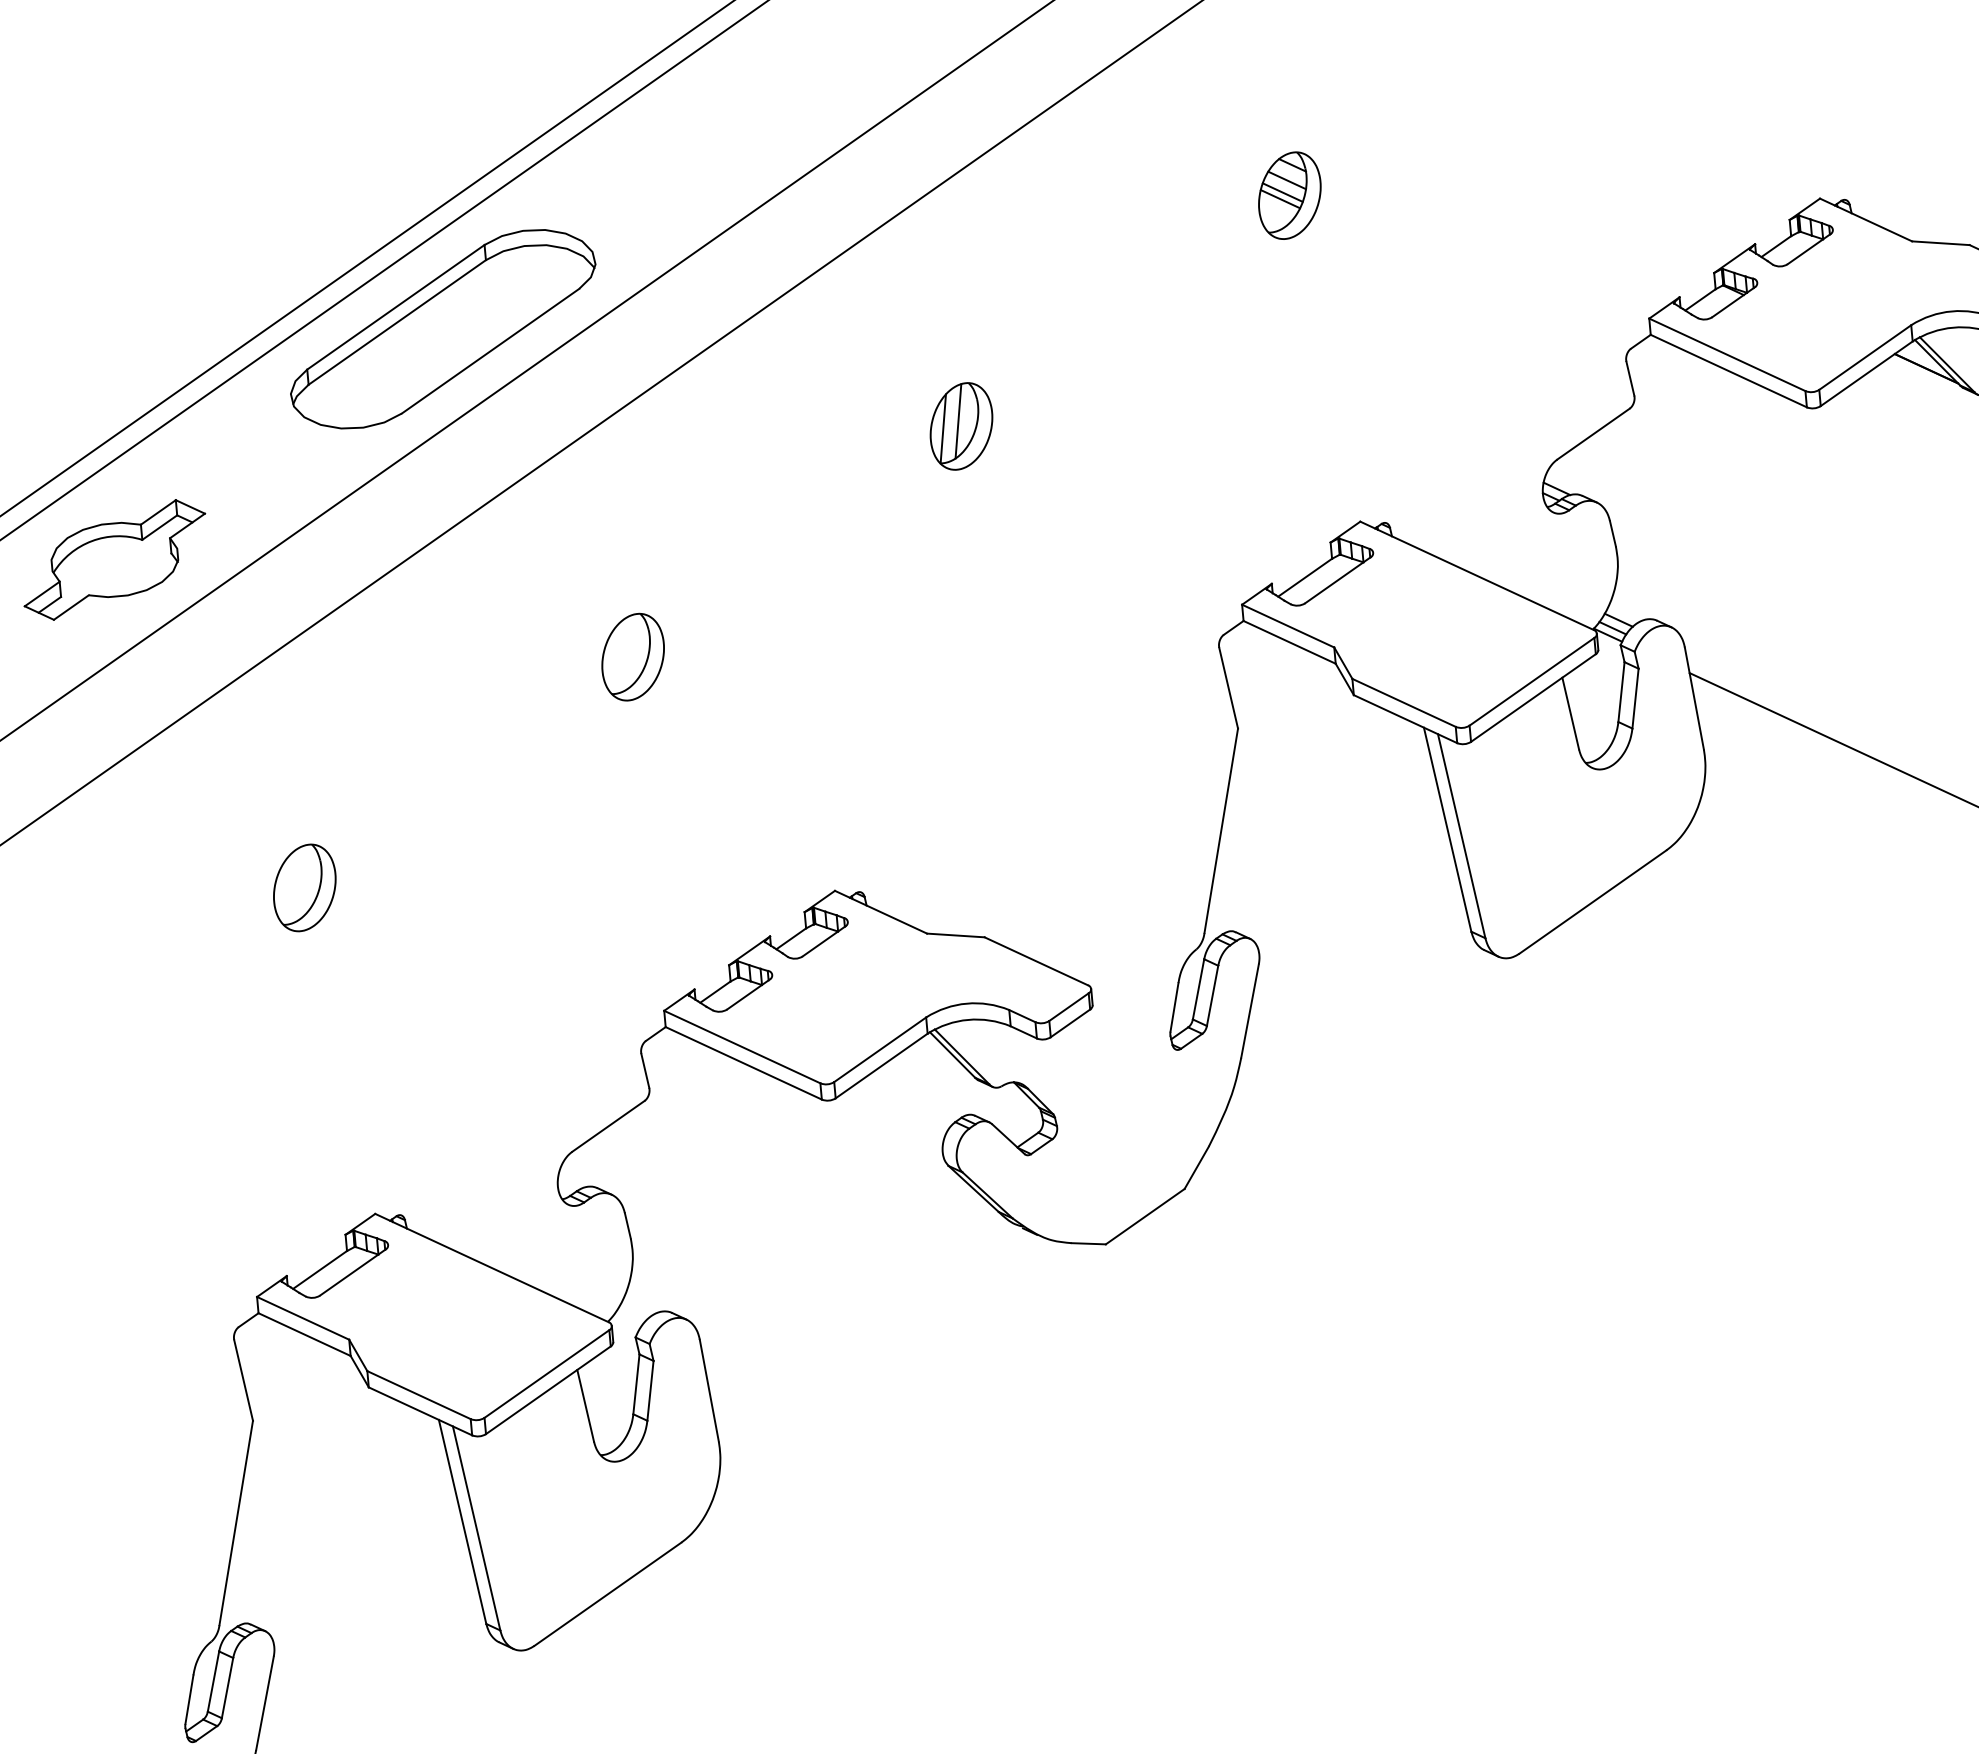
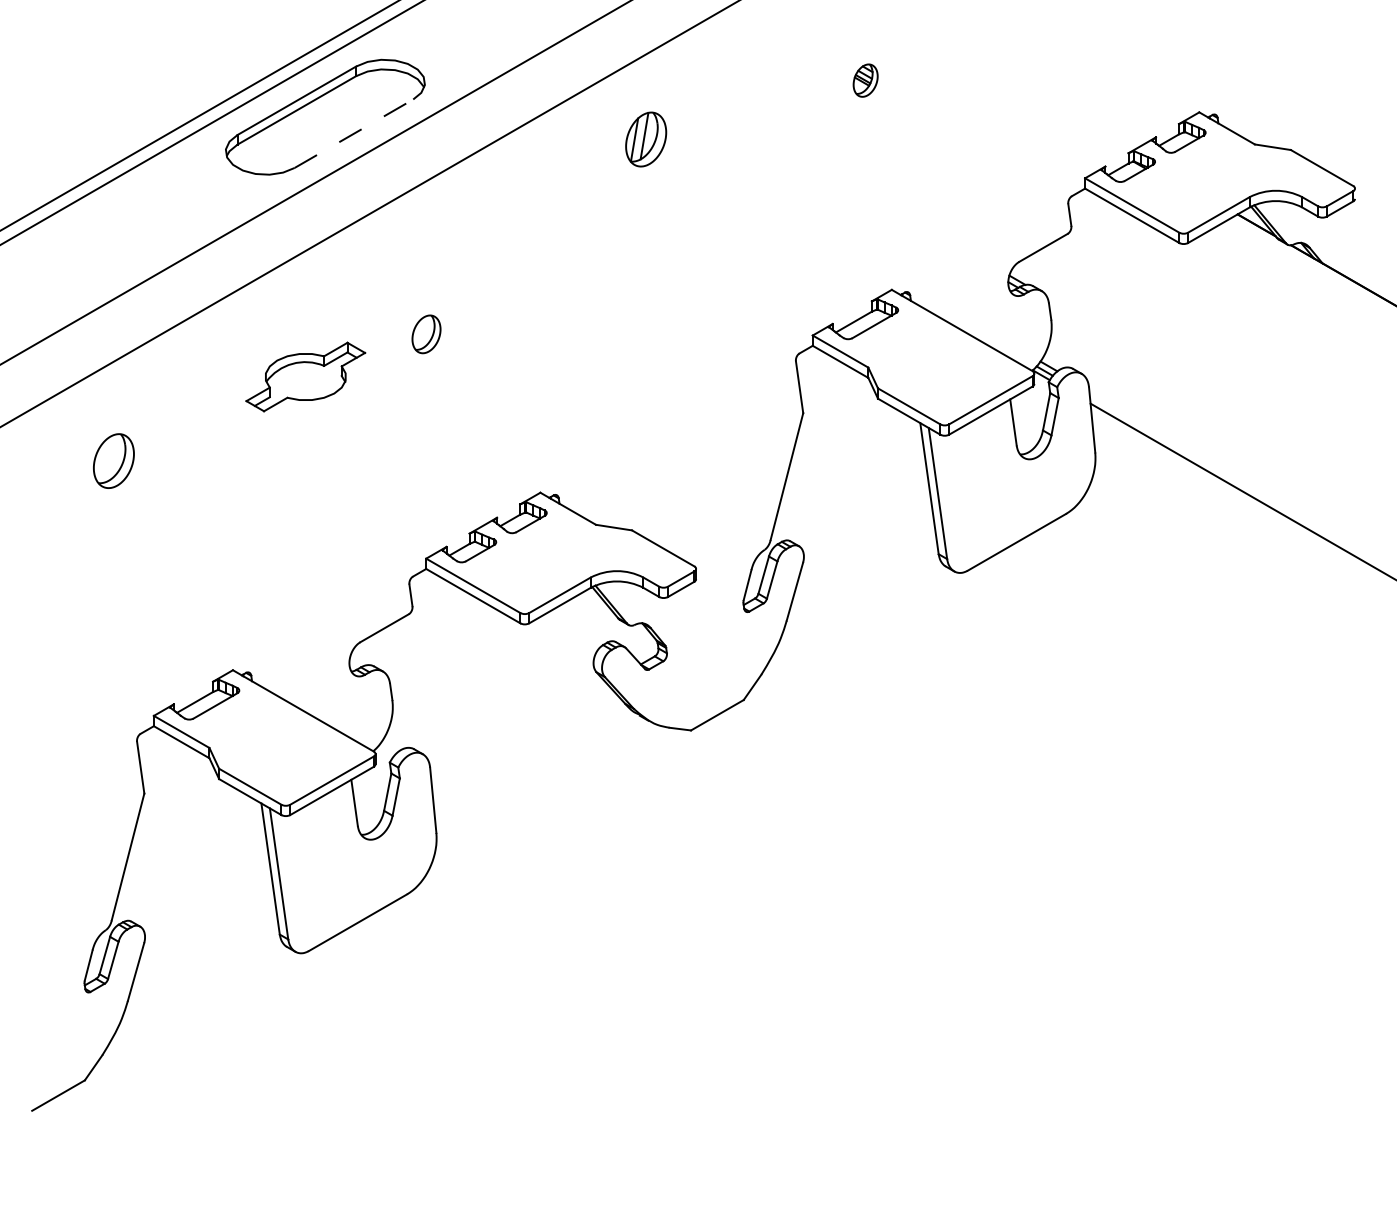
part: (1289, 195) -> (865, 80), size x0.6
line: (491, 350) -> (354, 133), solid -> dashed
part: (962, 426) -> (646, 139), moved
part: (114, 559) -> (305, 376), moved
part: (633, 657) -> (426, 334), size x0.7
part: (304, 887) -> (113, 460), moved

